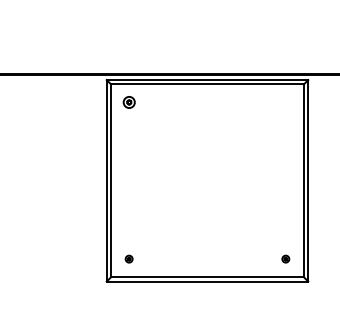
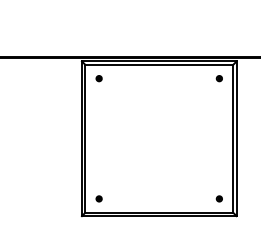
part: (128, 102) -> (98, 78), size x0.62
part: (285, 102) -> (219, 78), added

